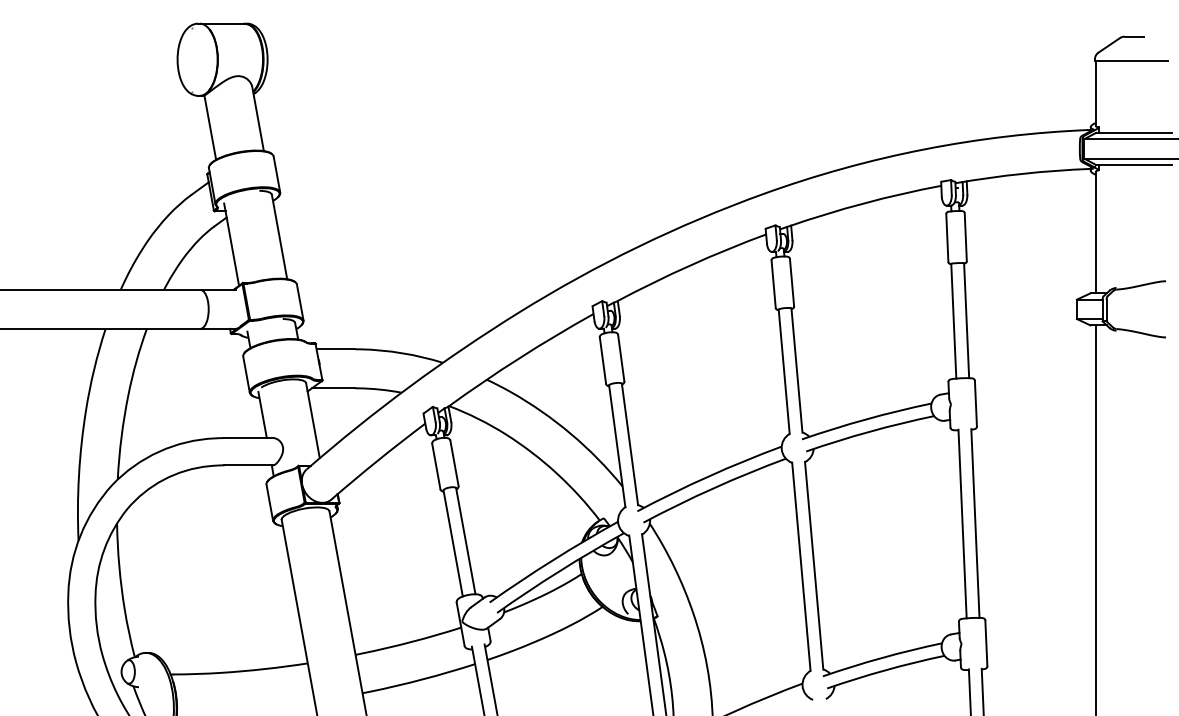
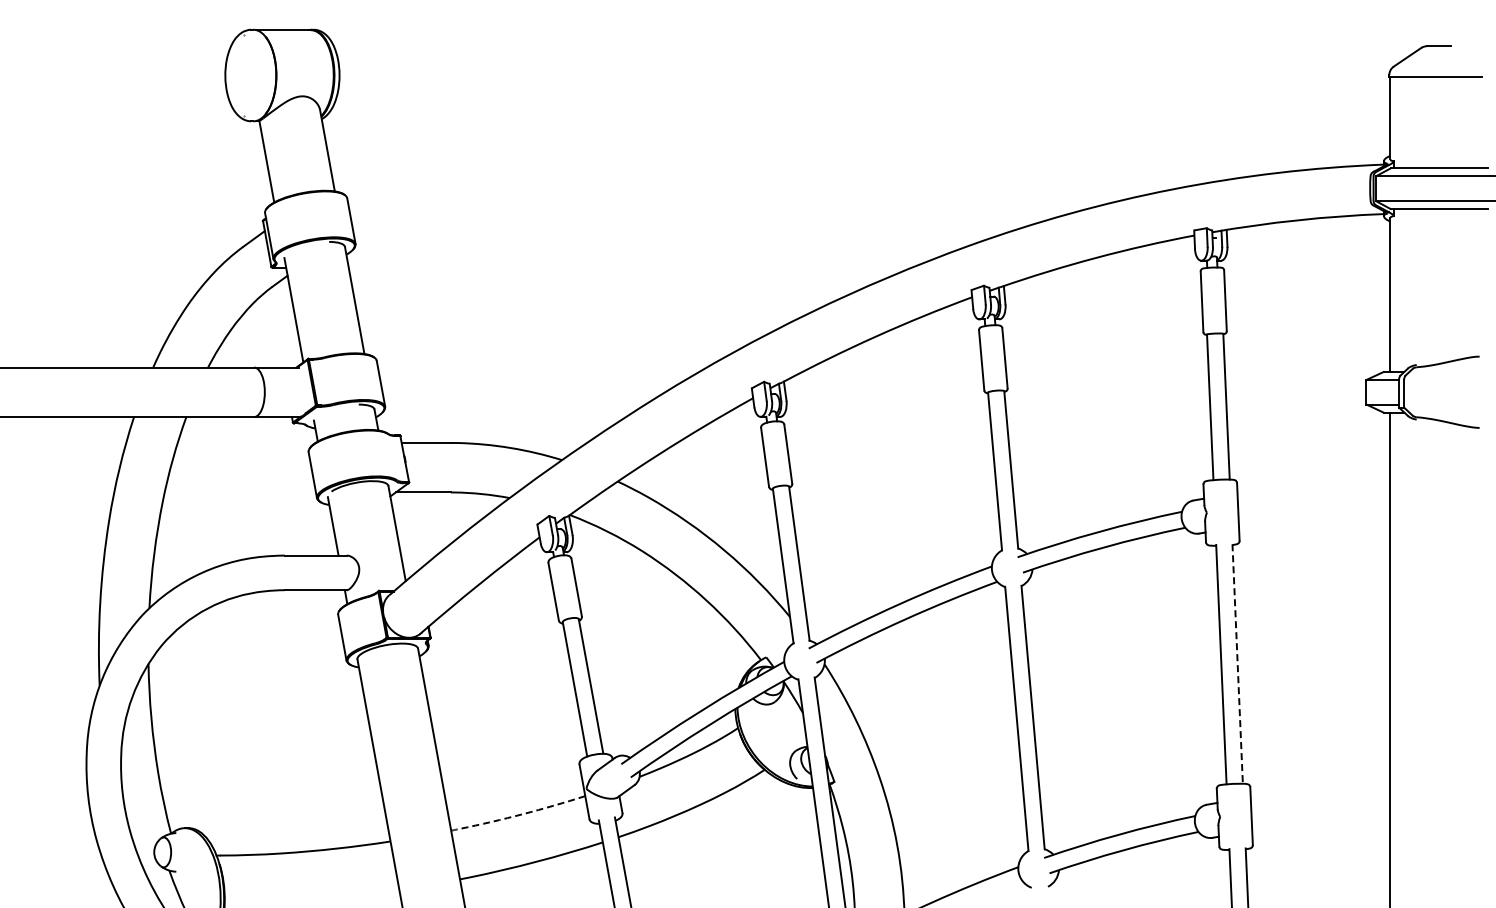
line: (975, 523) -> (1237, 664), solid -> dashed
line: (406, 643) -> (515, 816), solid -> dashed

